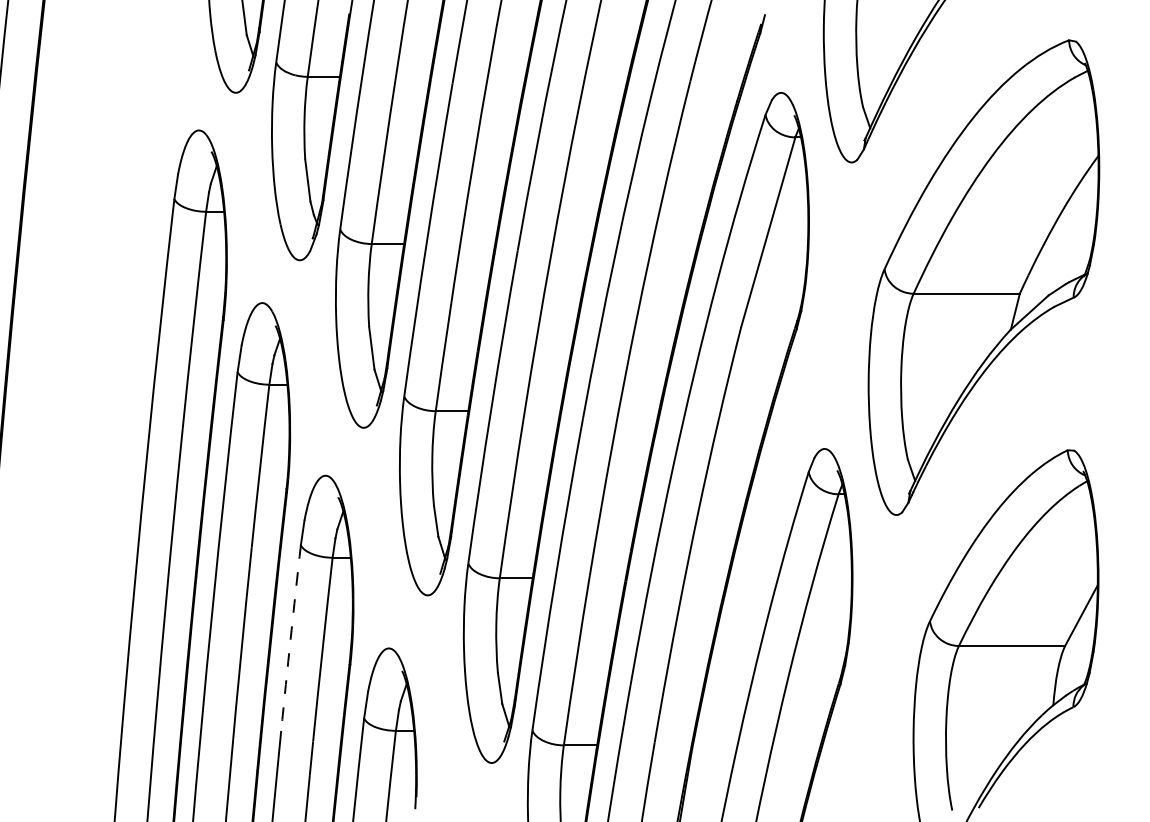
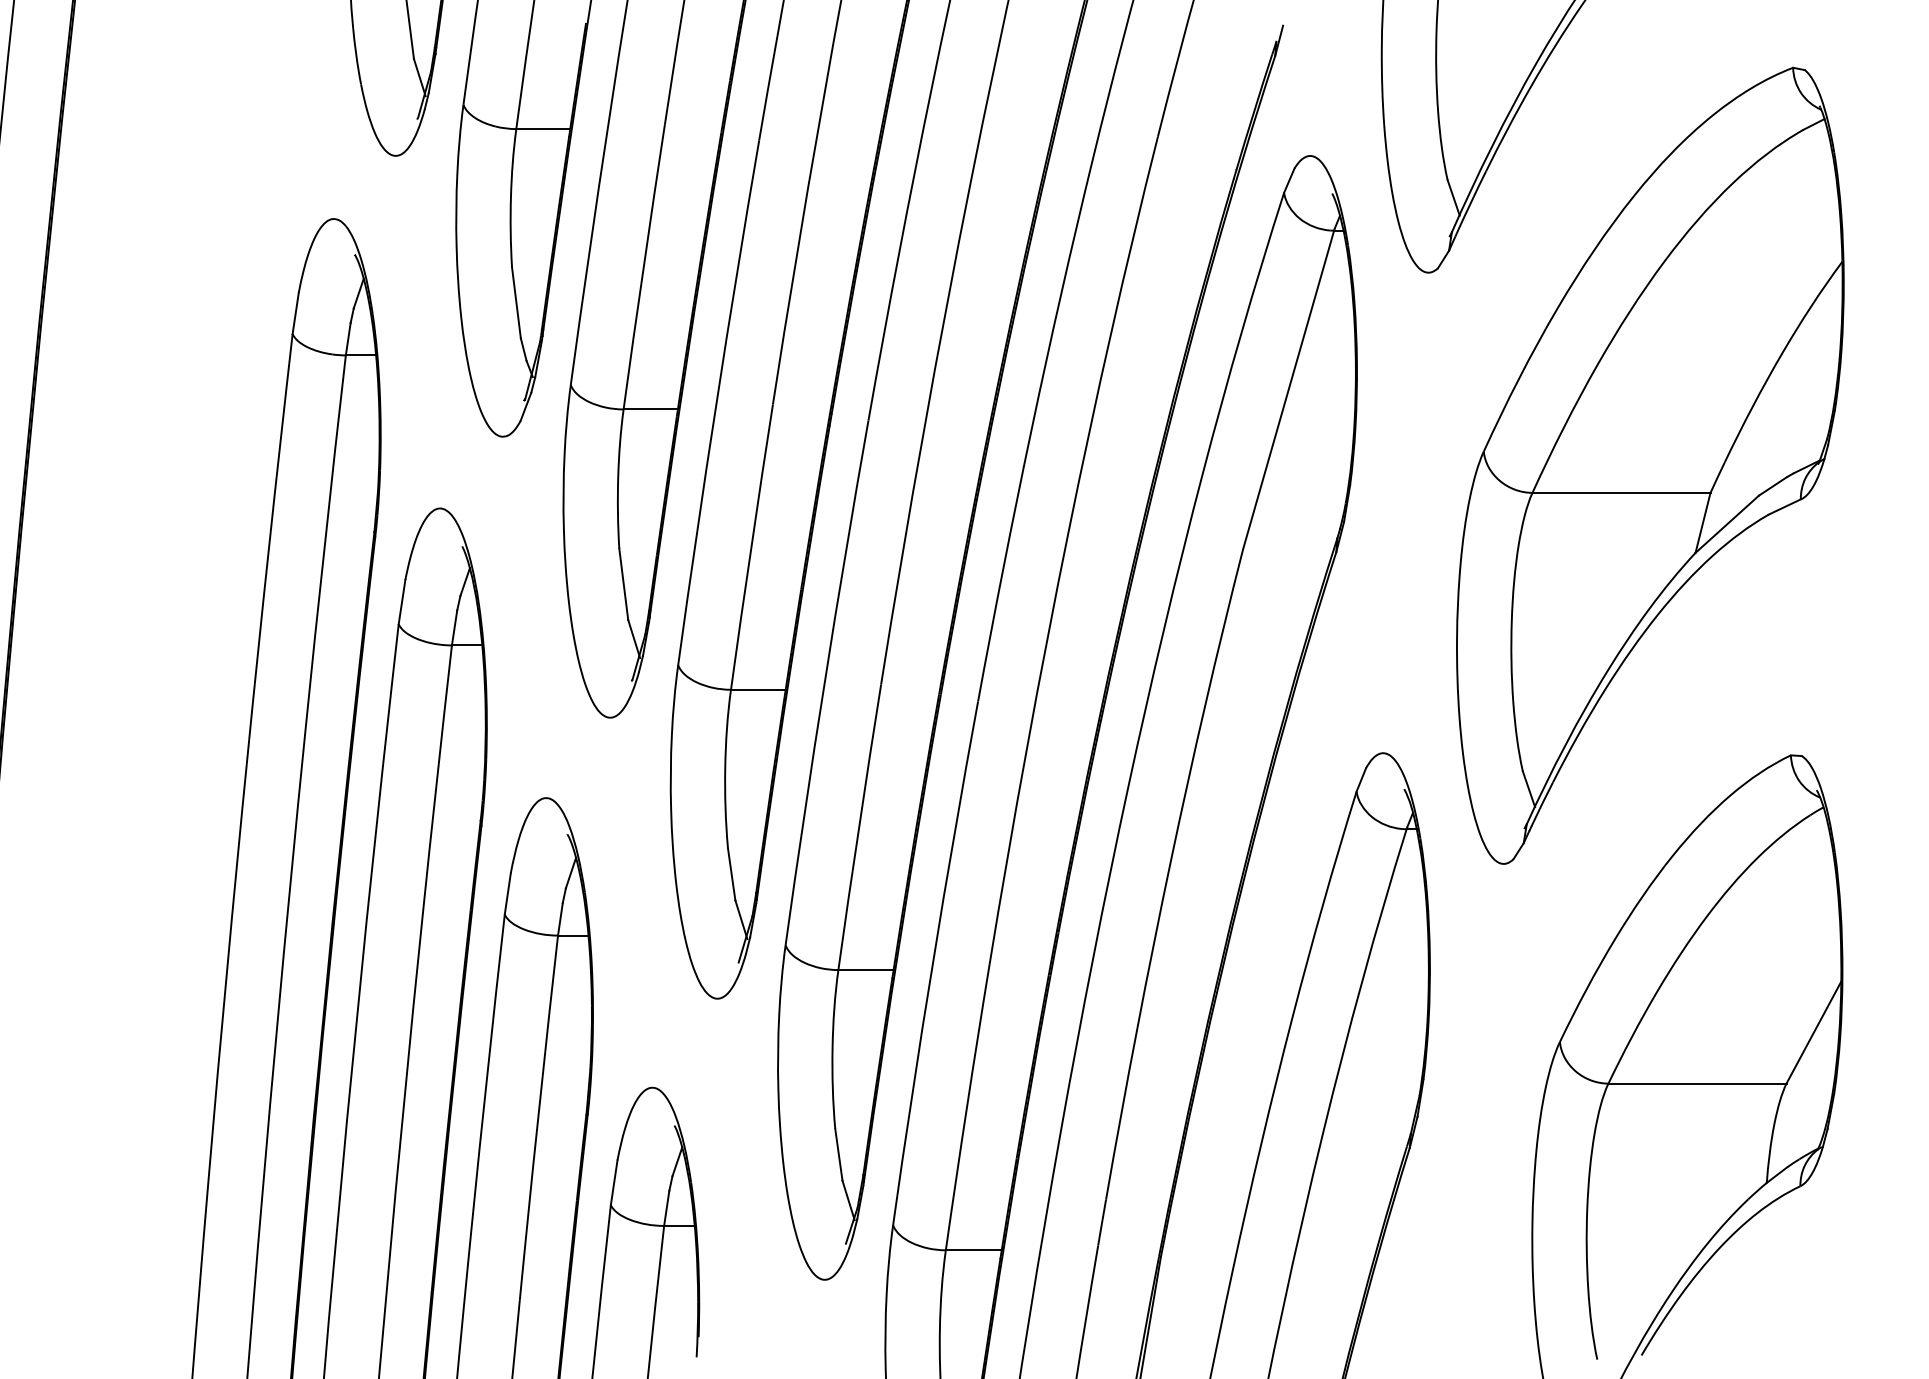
arc: (290, 638) -> (487, 1071), dashed -> solid

